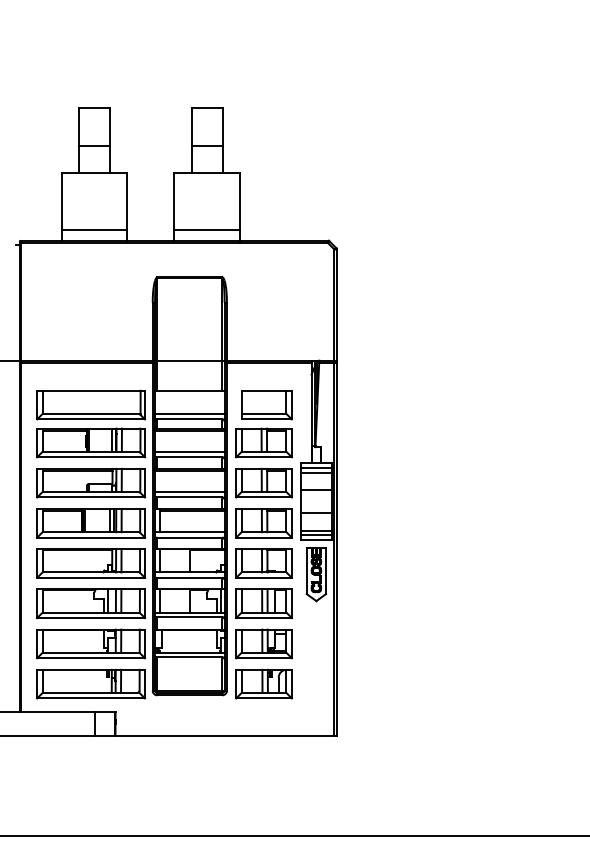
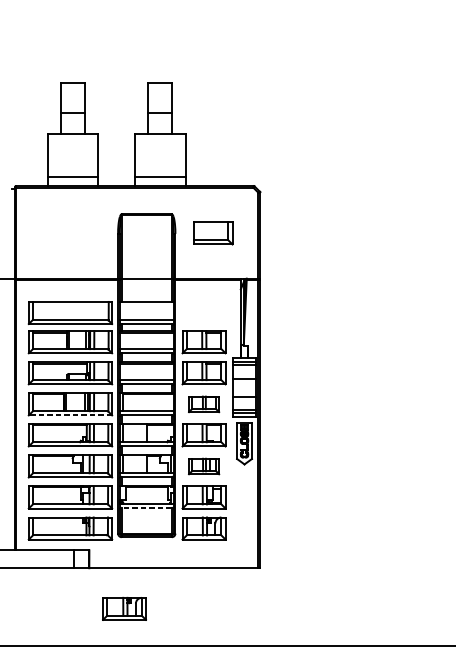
part: (266, 405) -> (212, 233), moved
part: (263, 523) -> (203, 404), size x0.7
line: (91, 537) -> (70, 415), solid -> dashed
part: (263, 603) -> (203, 466), size x0.7
line: (189, 657) -> (146, 507), solid -> dashed
part: (160, 787) -> (124, 608), added

